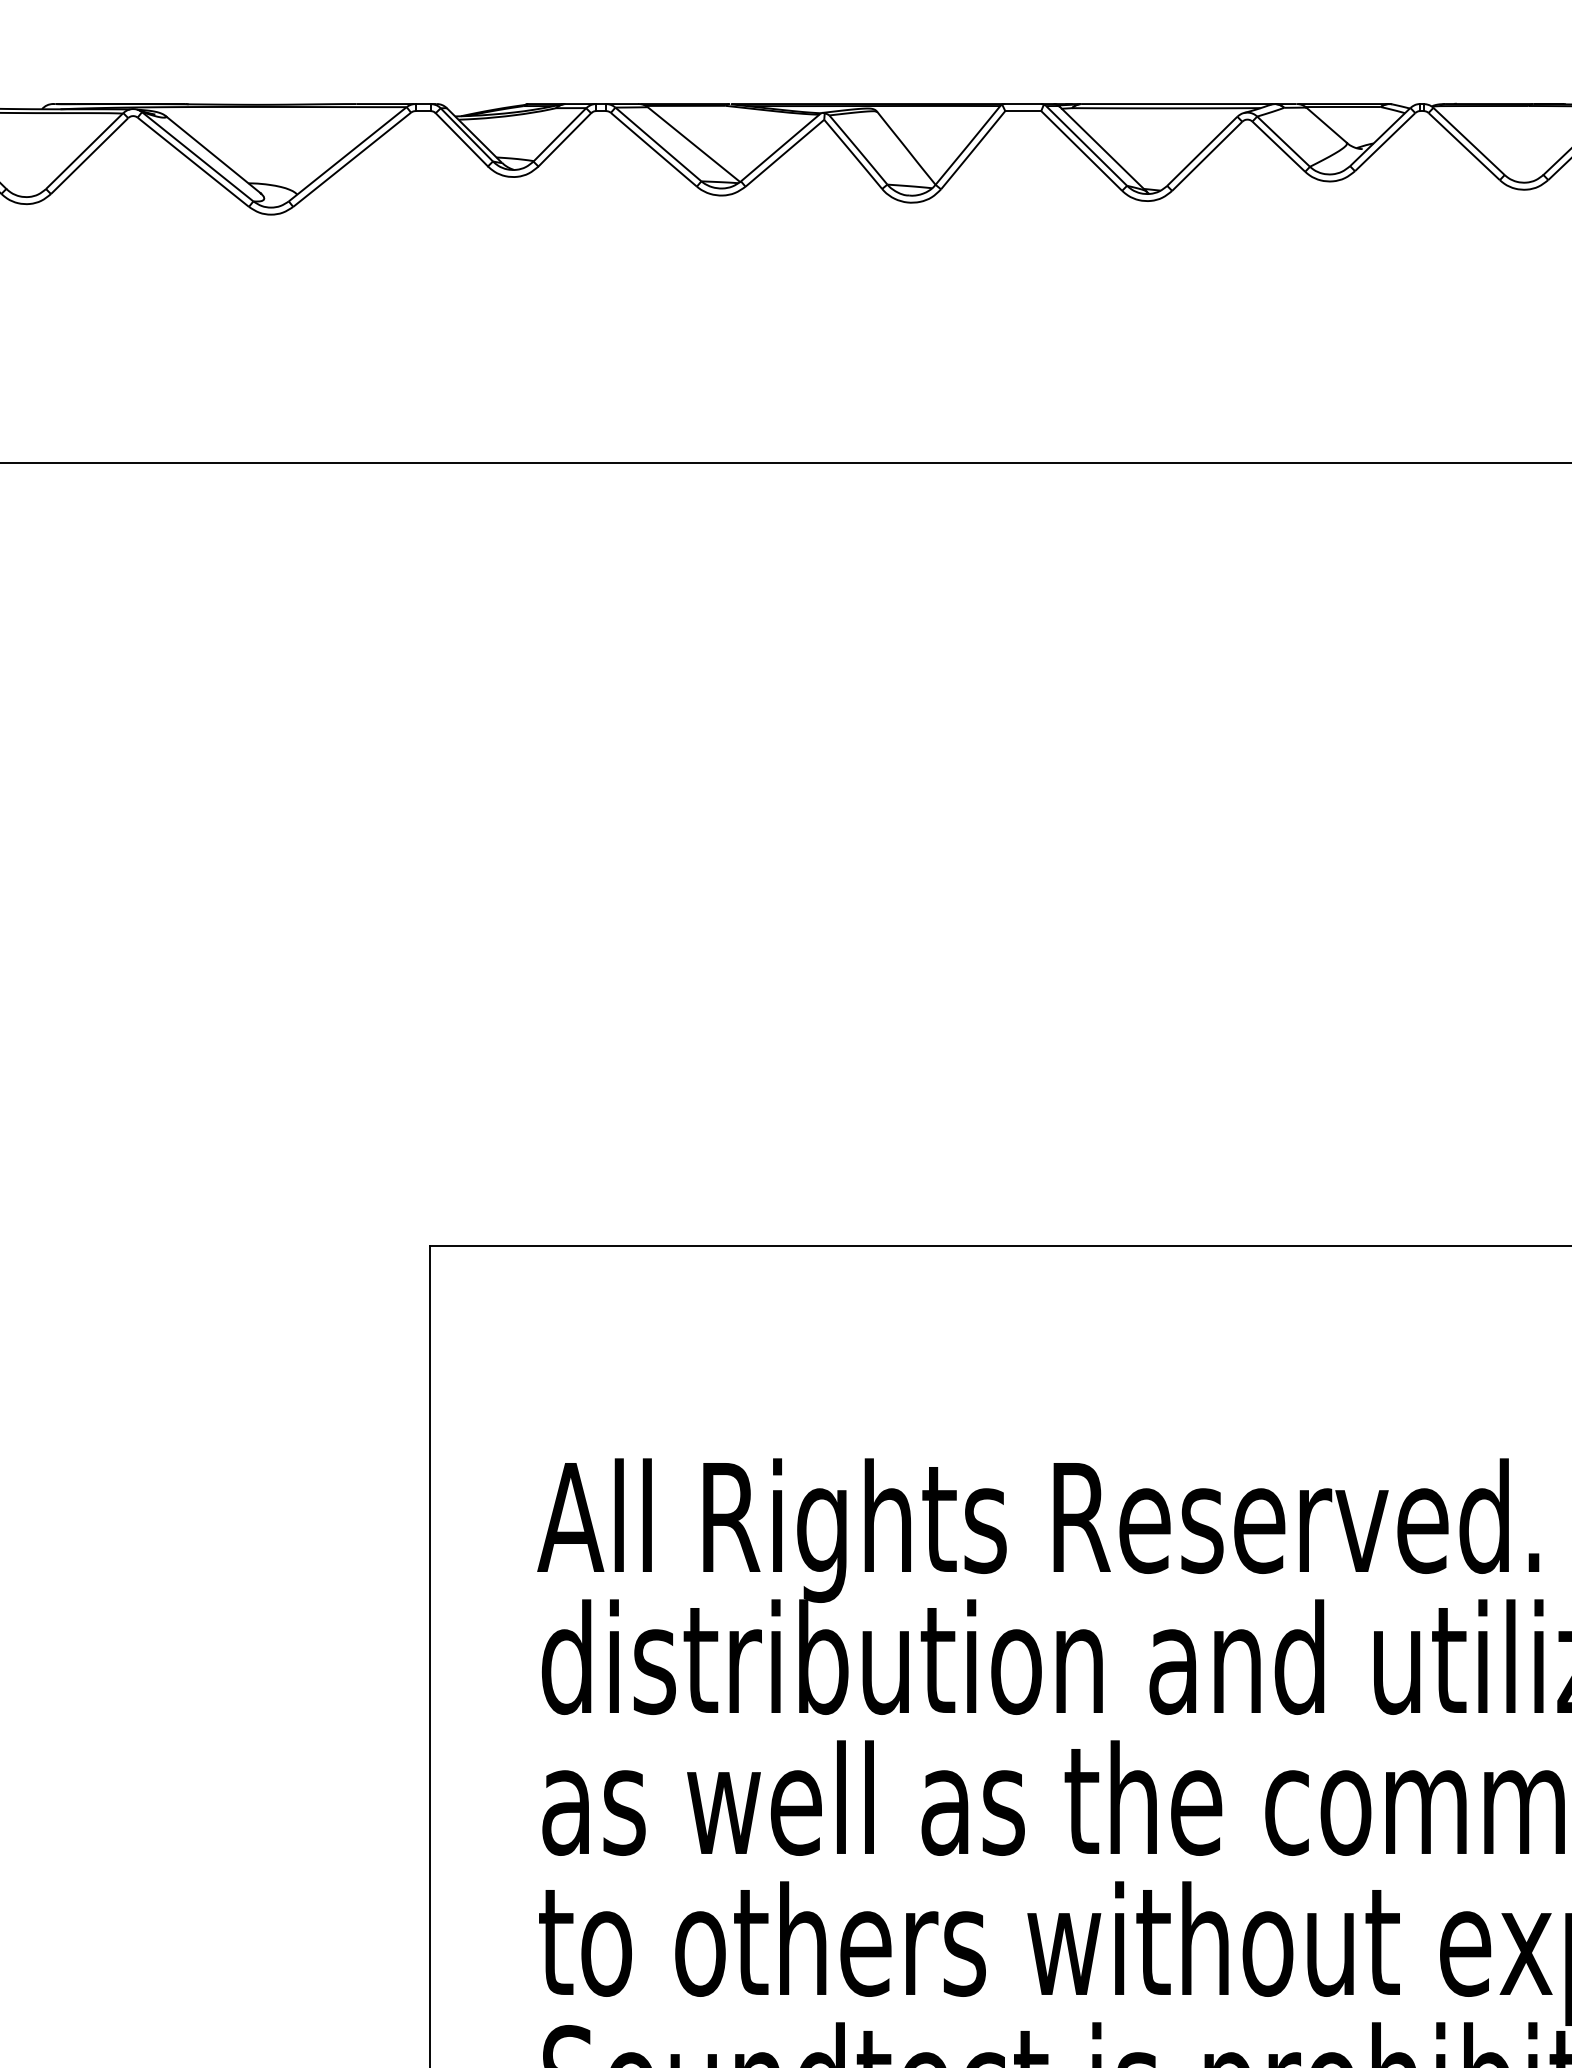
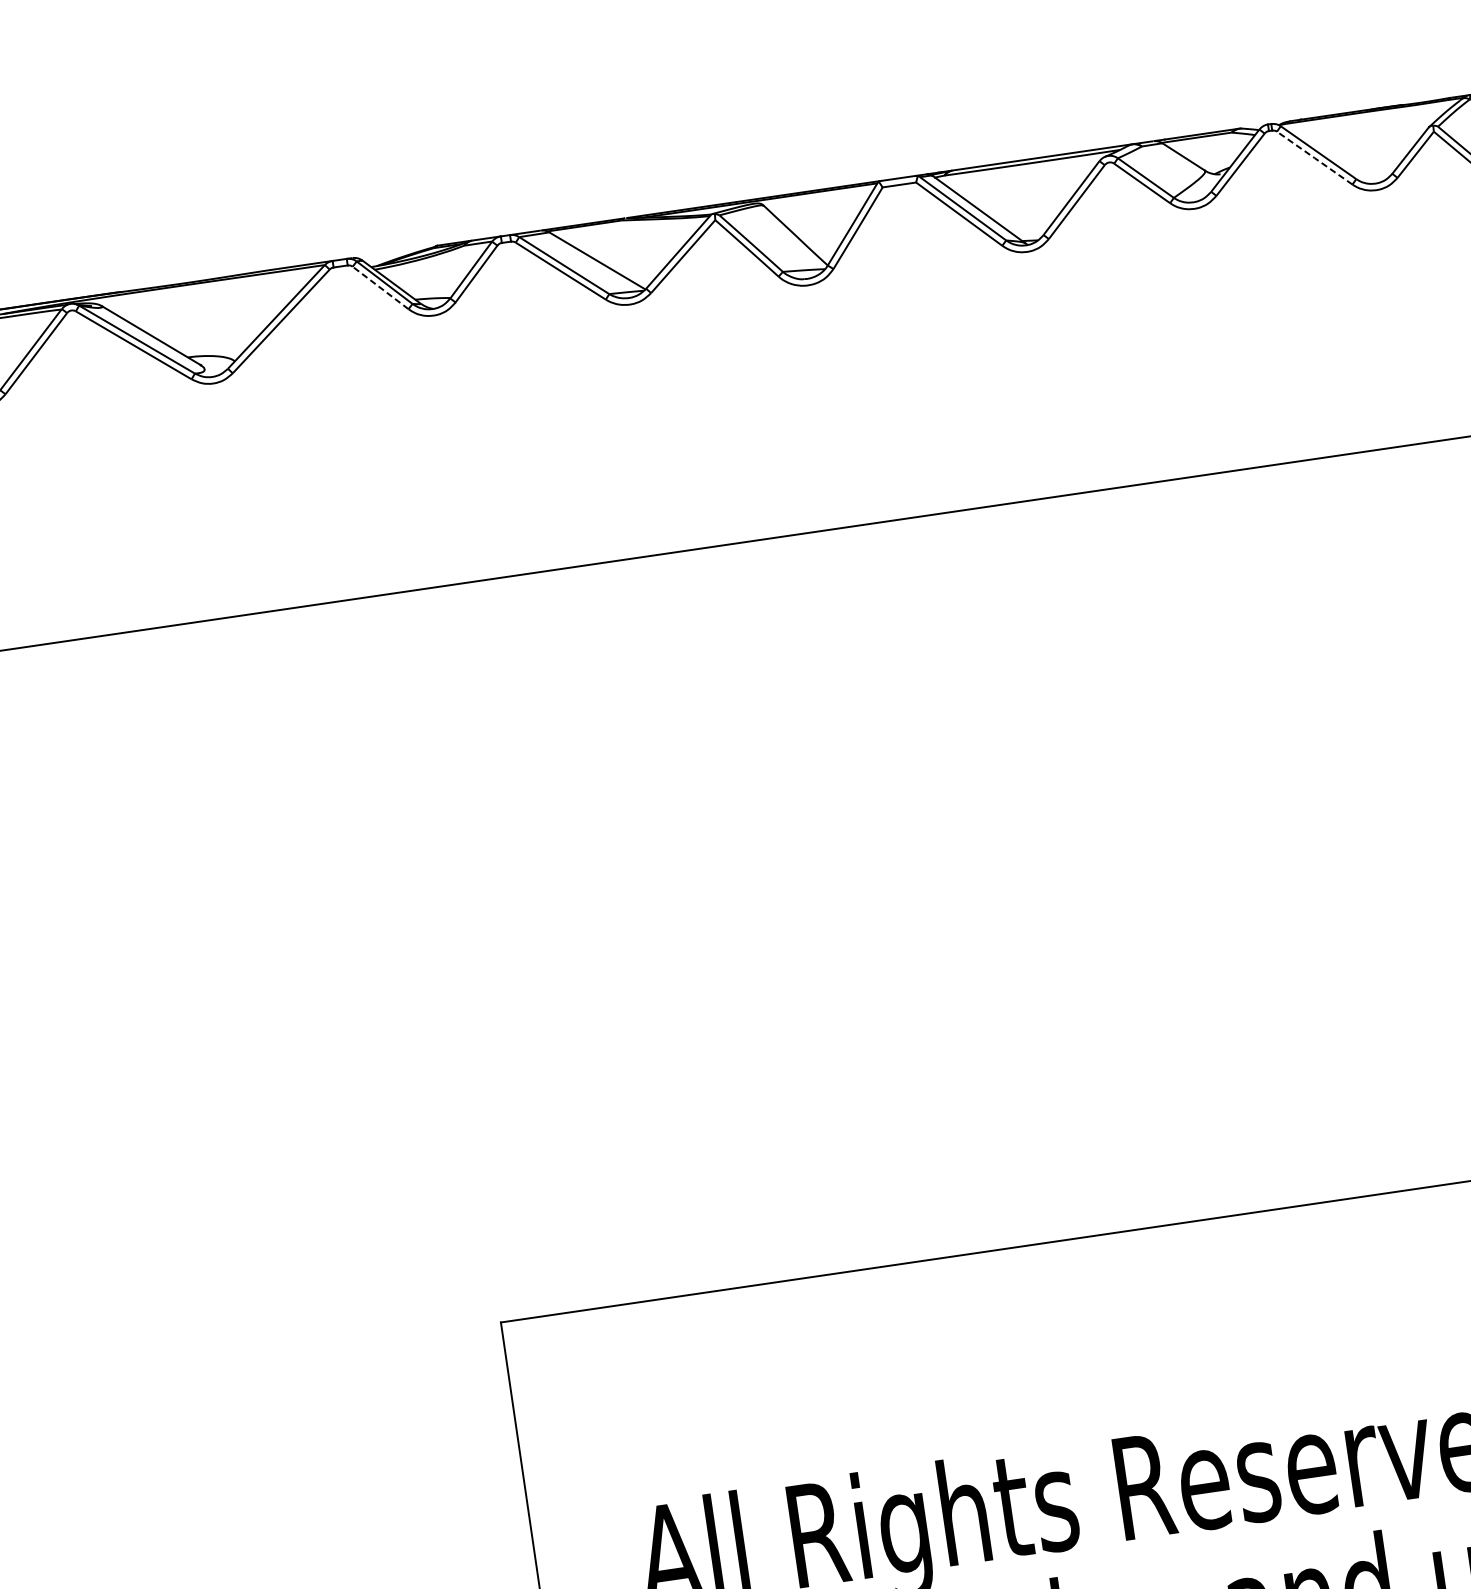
line: (461, 139) -> (380, 287), solid -> dashed
line: (1464, 146) -> (1314, 158), solid -> dashed

